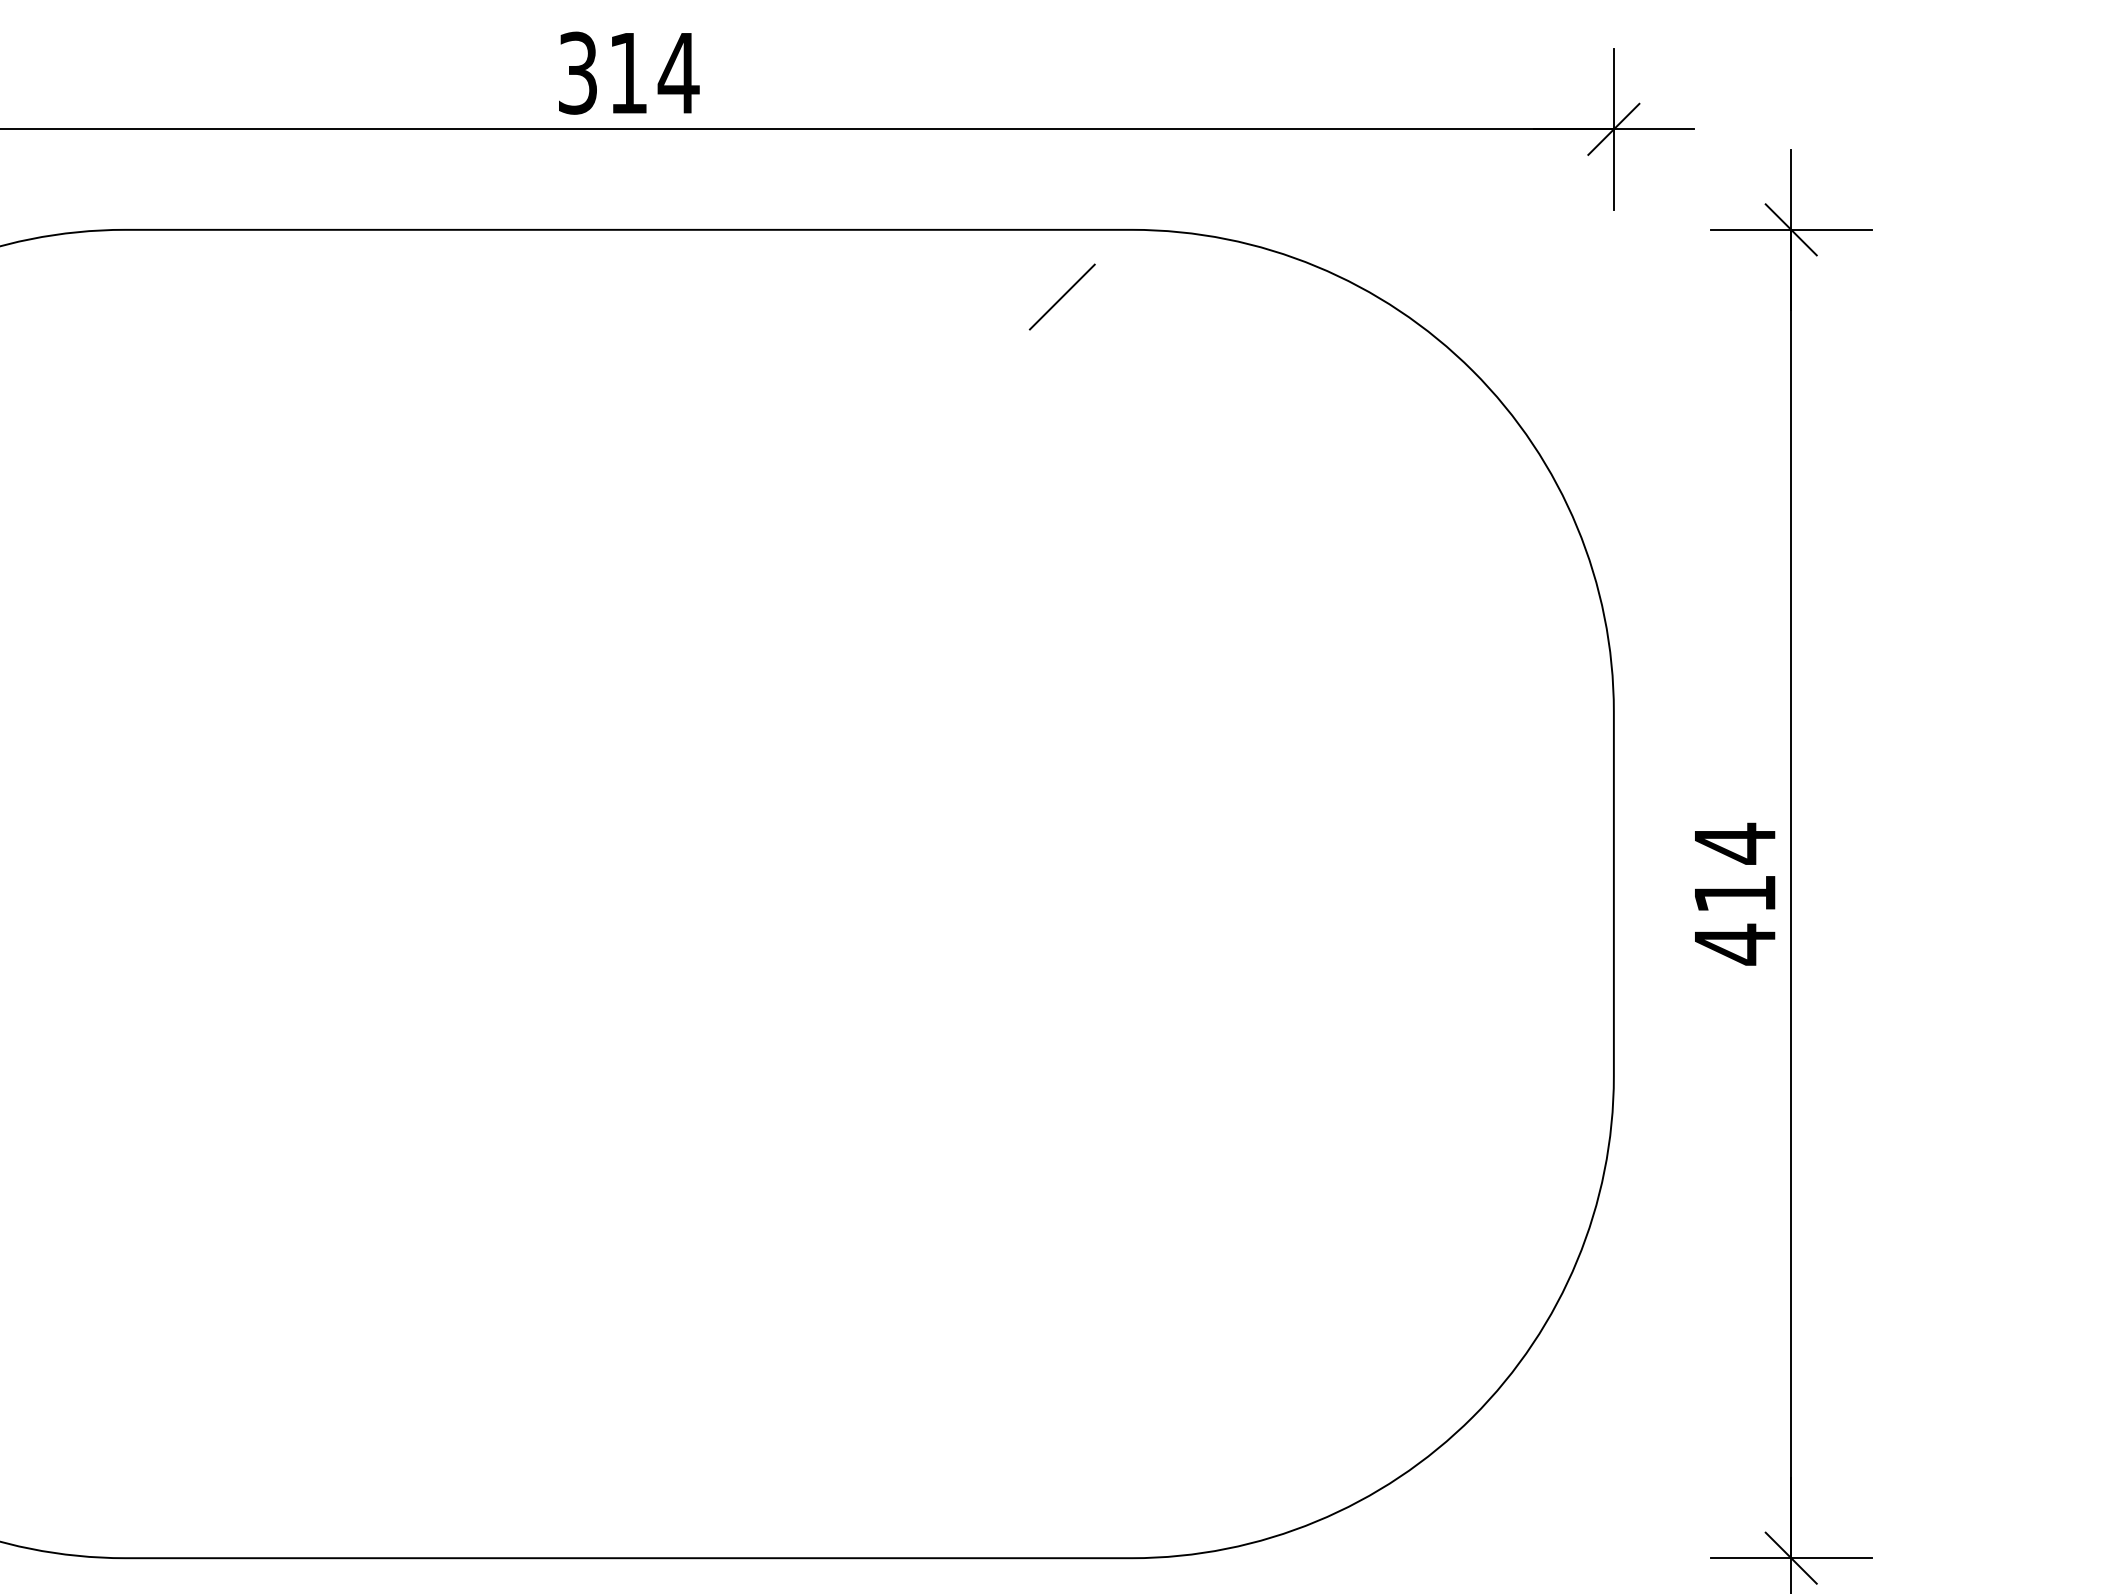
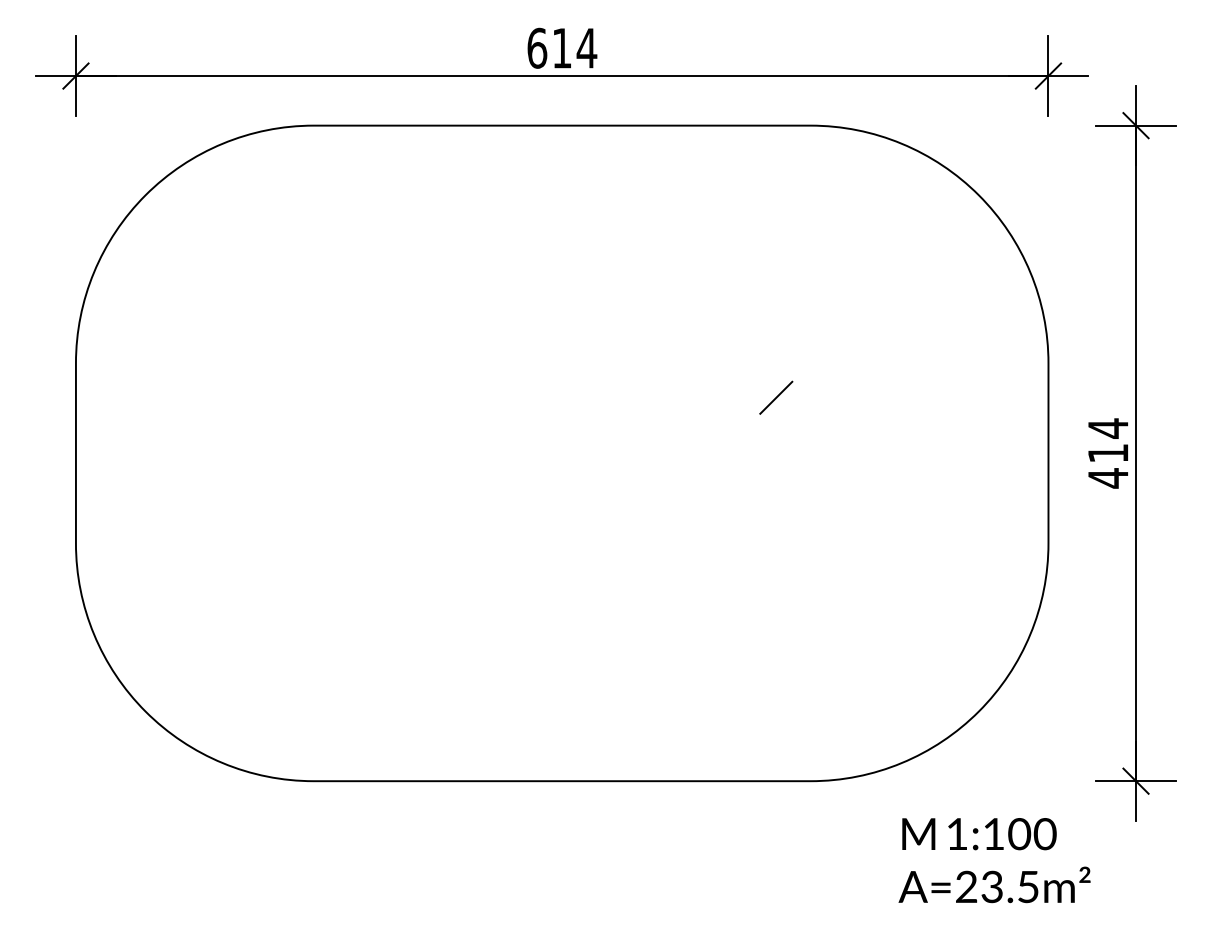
text: (578, 71) -> (537, 47), 314 -> 614
line: (1062, 296) -> (776, 397), moved

